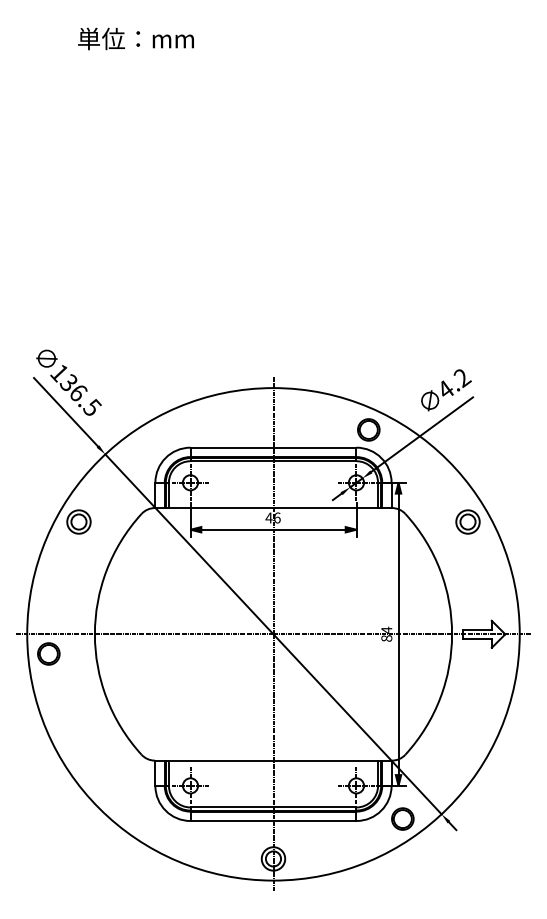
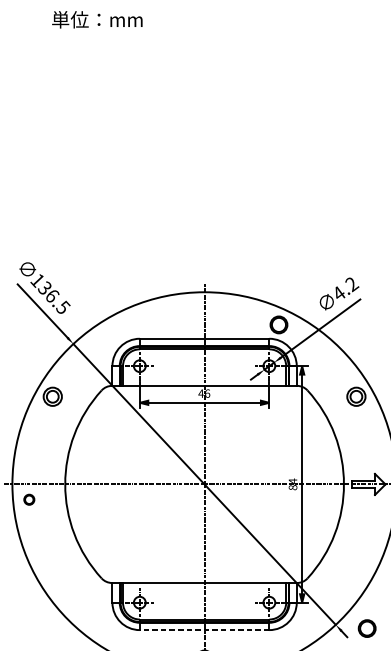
part: (48, 653) -> (29, 499), size x0.6
part: (402, 818) -> (366, 628), moved
line: (273, 821) -> (204, 630), solid -> dashed

